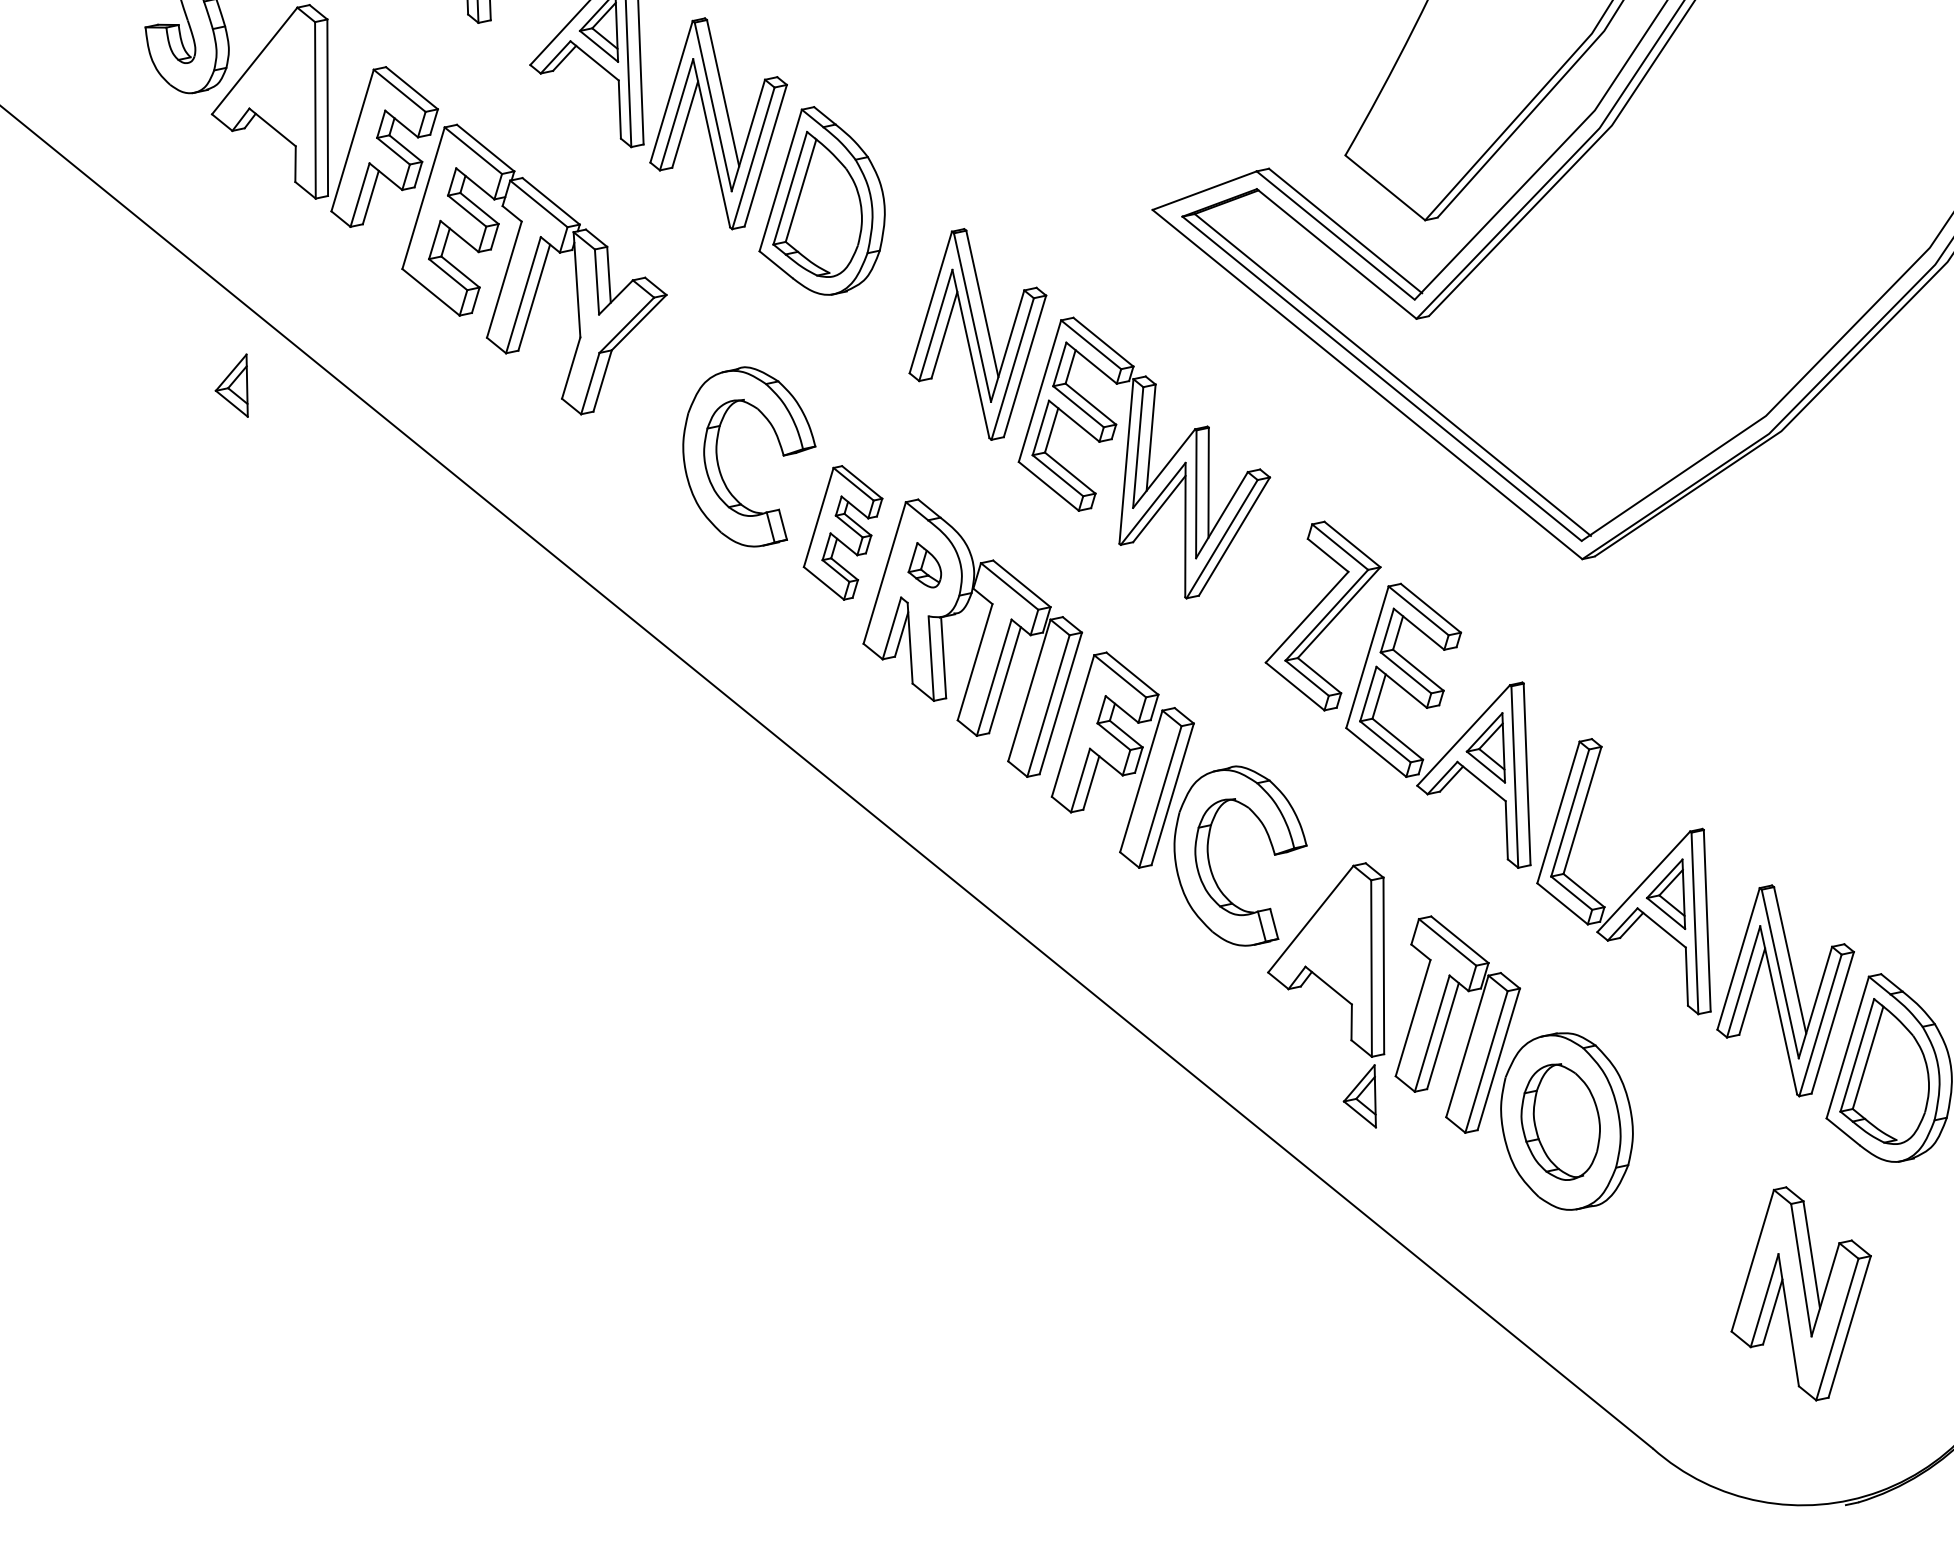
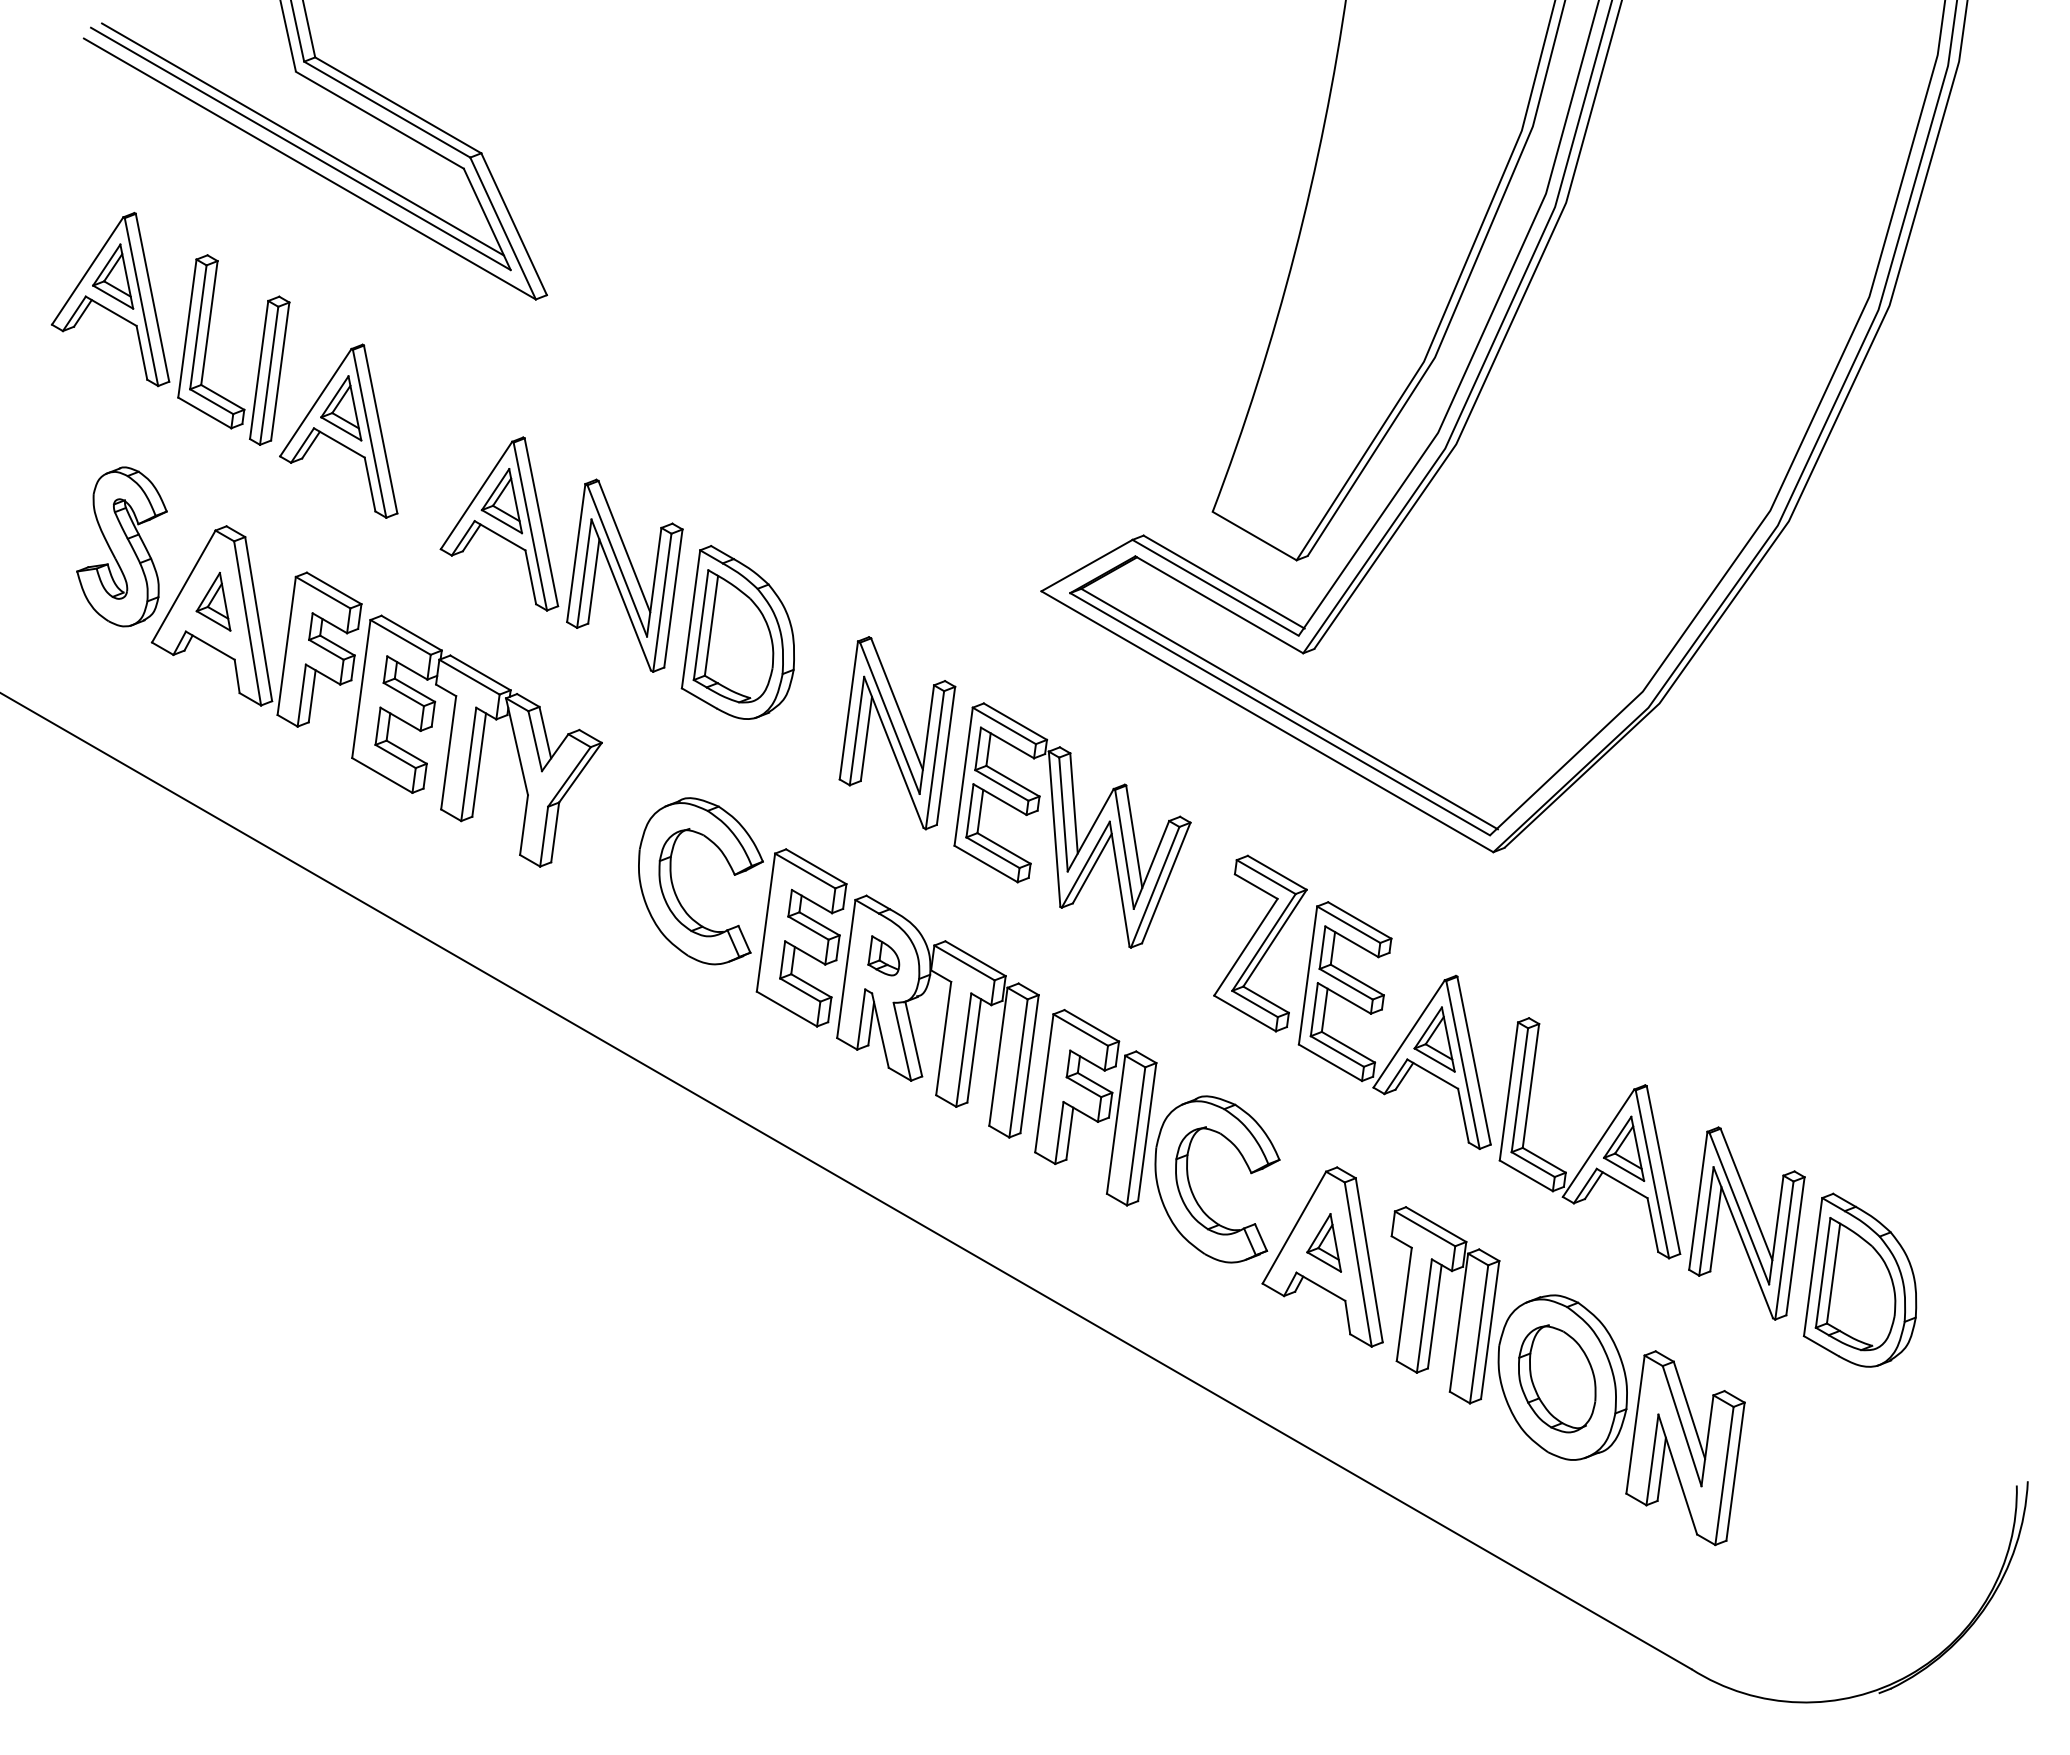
part: (235, 383) -> (213, 601), moved
part: (843, 532) -> (801, 937), size x1.43
part: (1362, 1093) -> (1323, 1242), moved
part: (1801, 1294) -> (1685, 1448), moved

